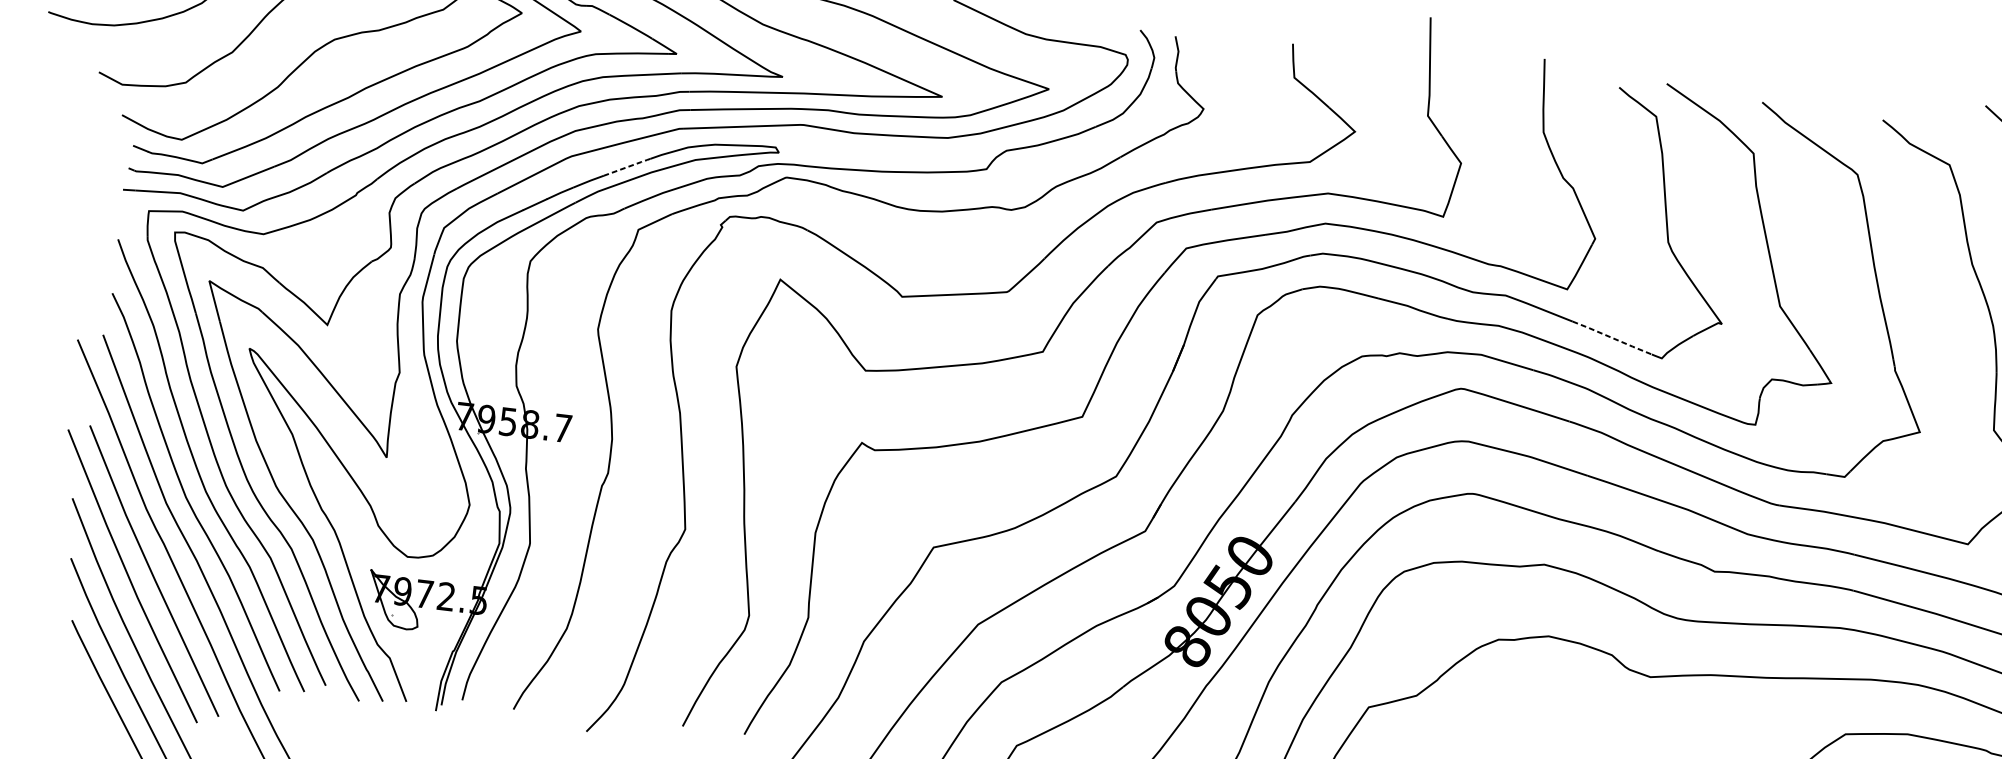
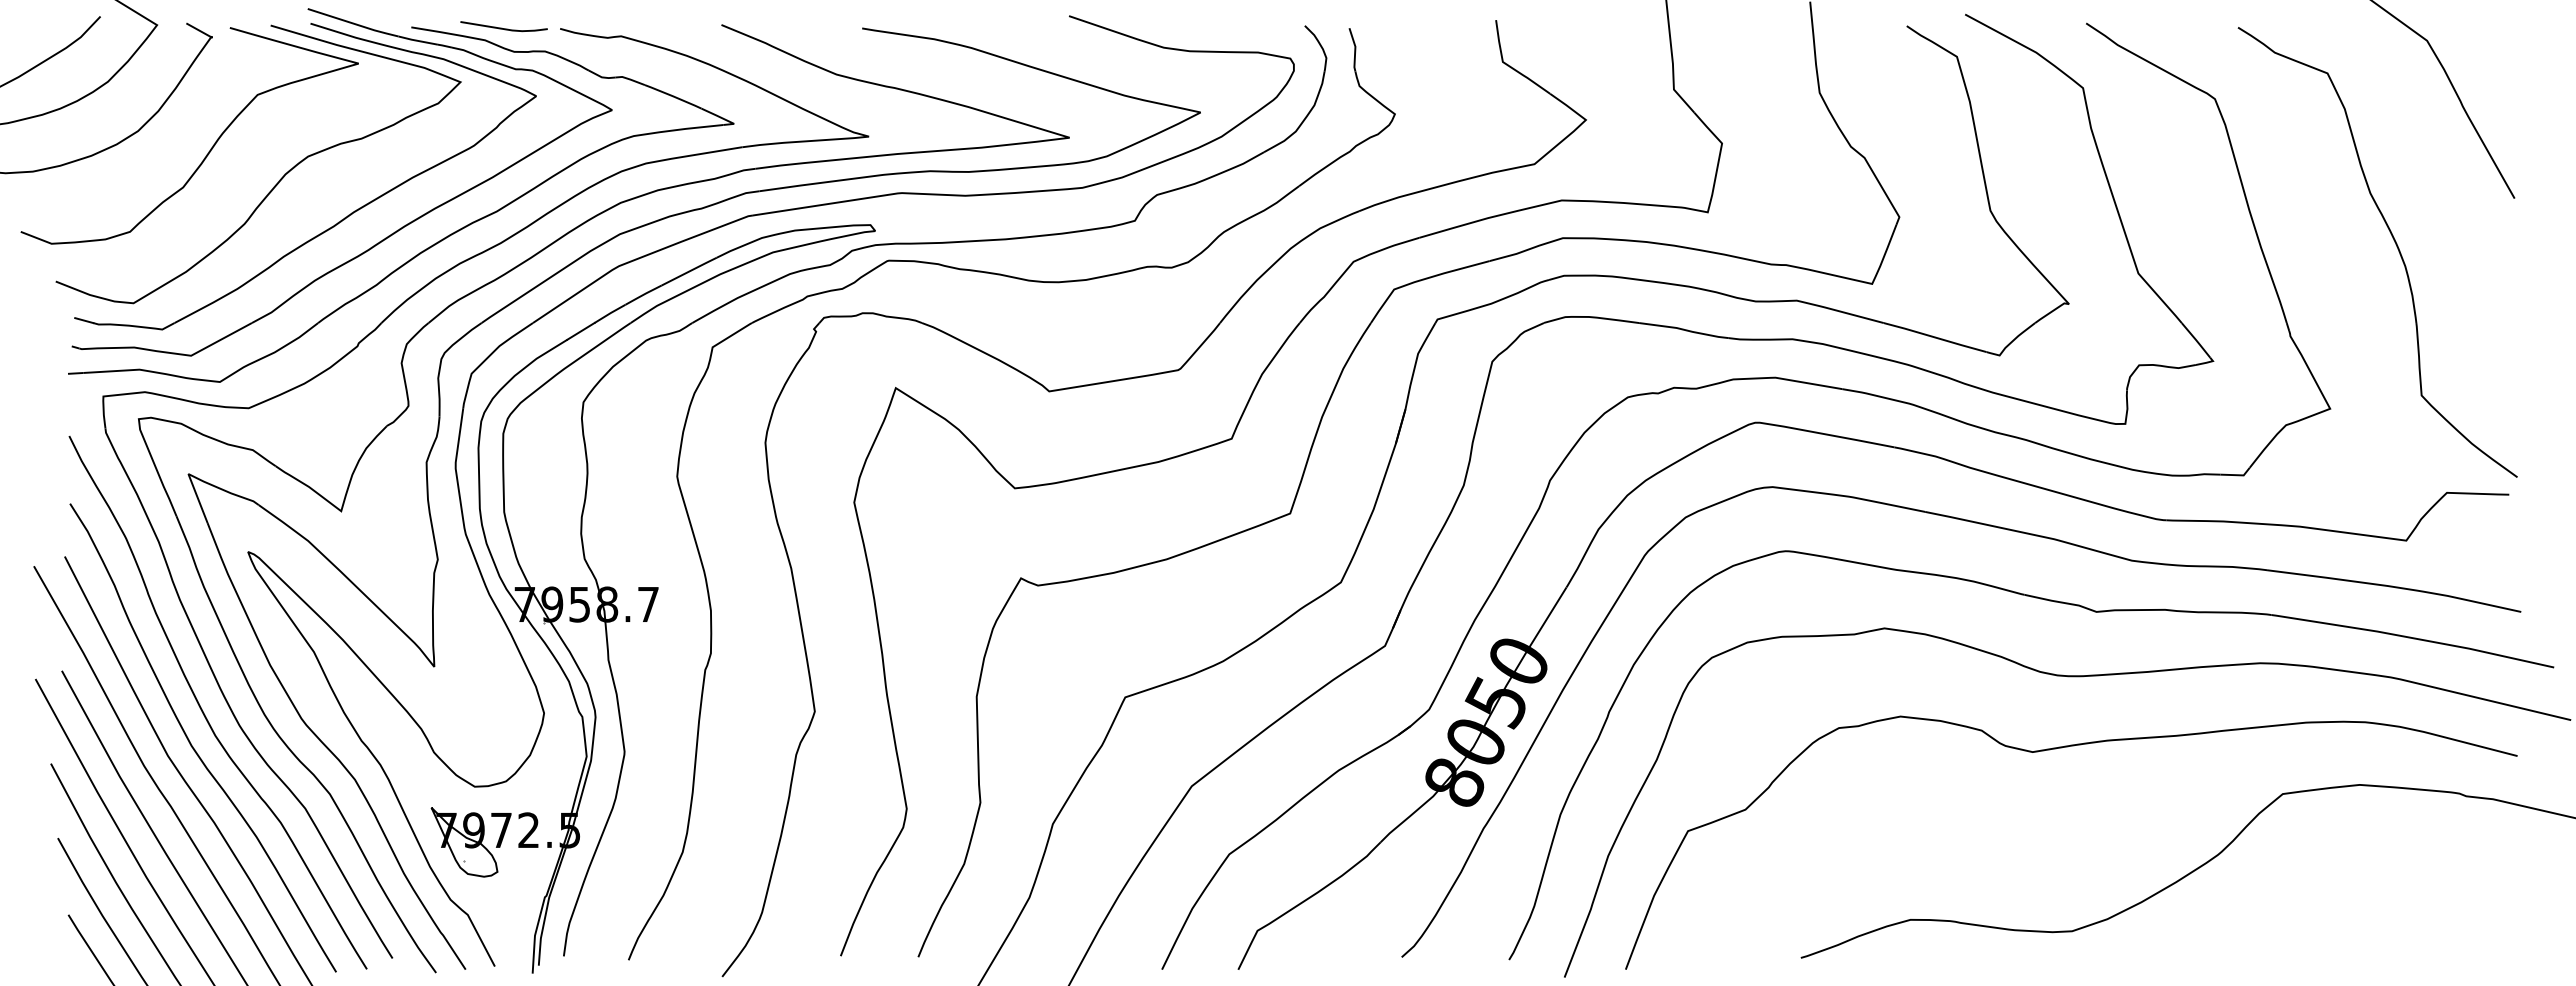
line: (628, 167) -> (690, 271), dashed -> solid
line: (1612, 338) -> (1935, 337), dashed -> solid

